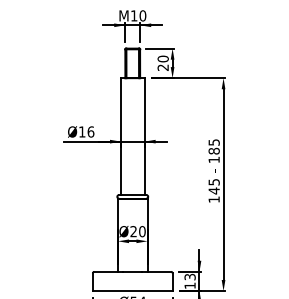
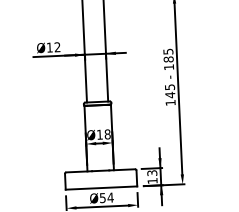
text: (90, 131) -> (57, 46), Ø16 -> Ø12
text: (137, 231) -> (103, 134), Ø20 -> Ø18

